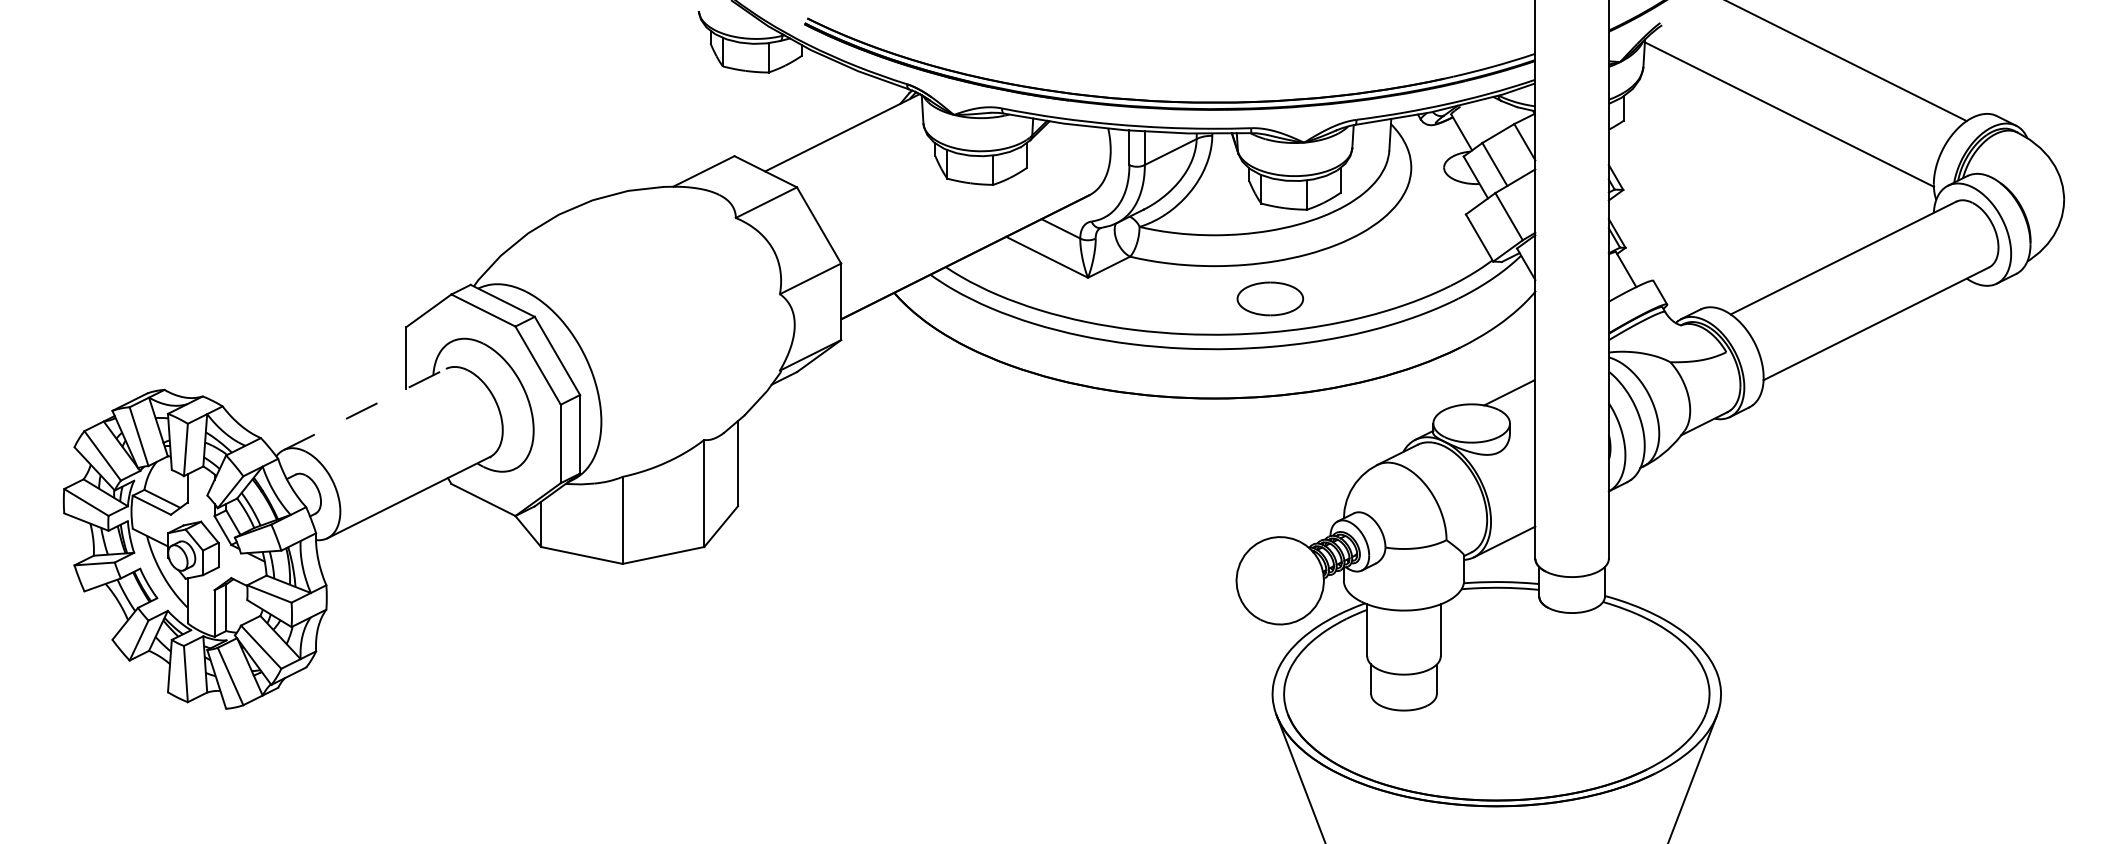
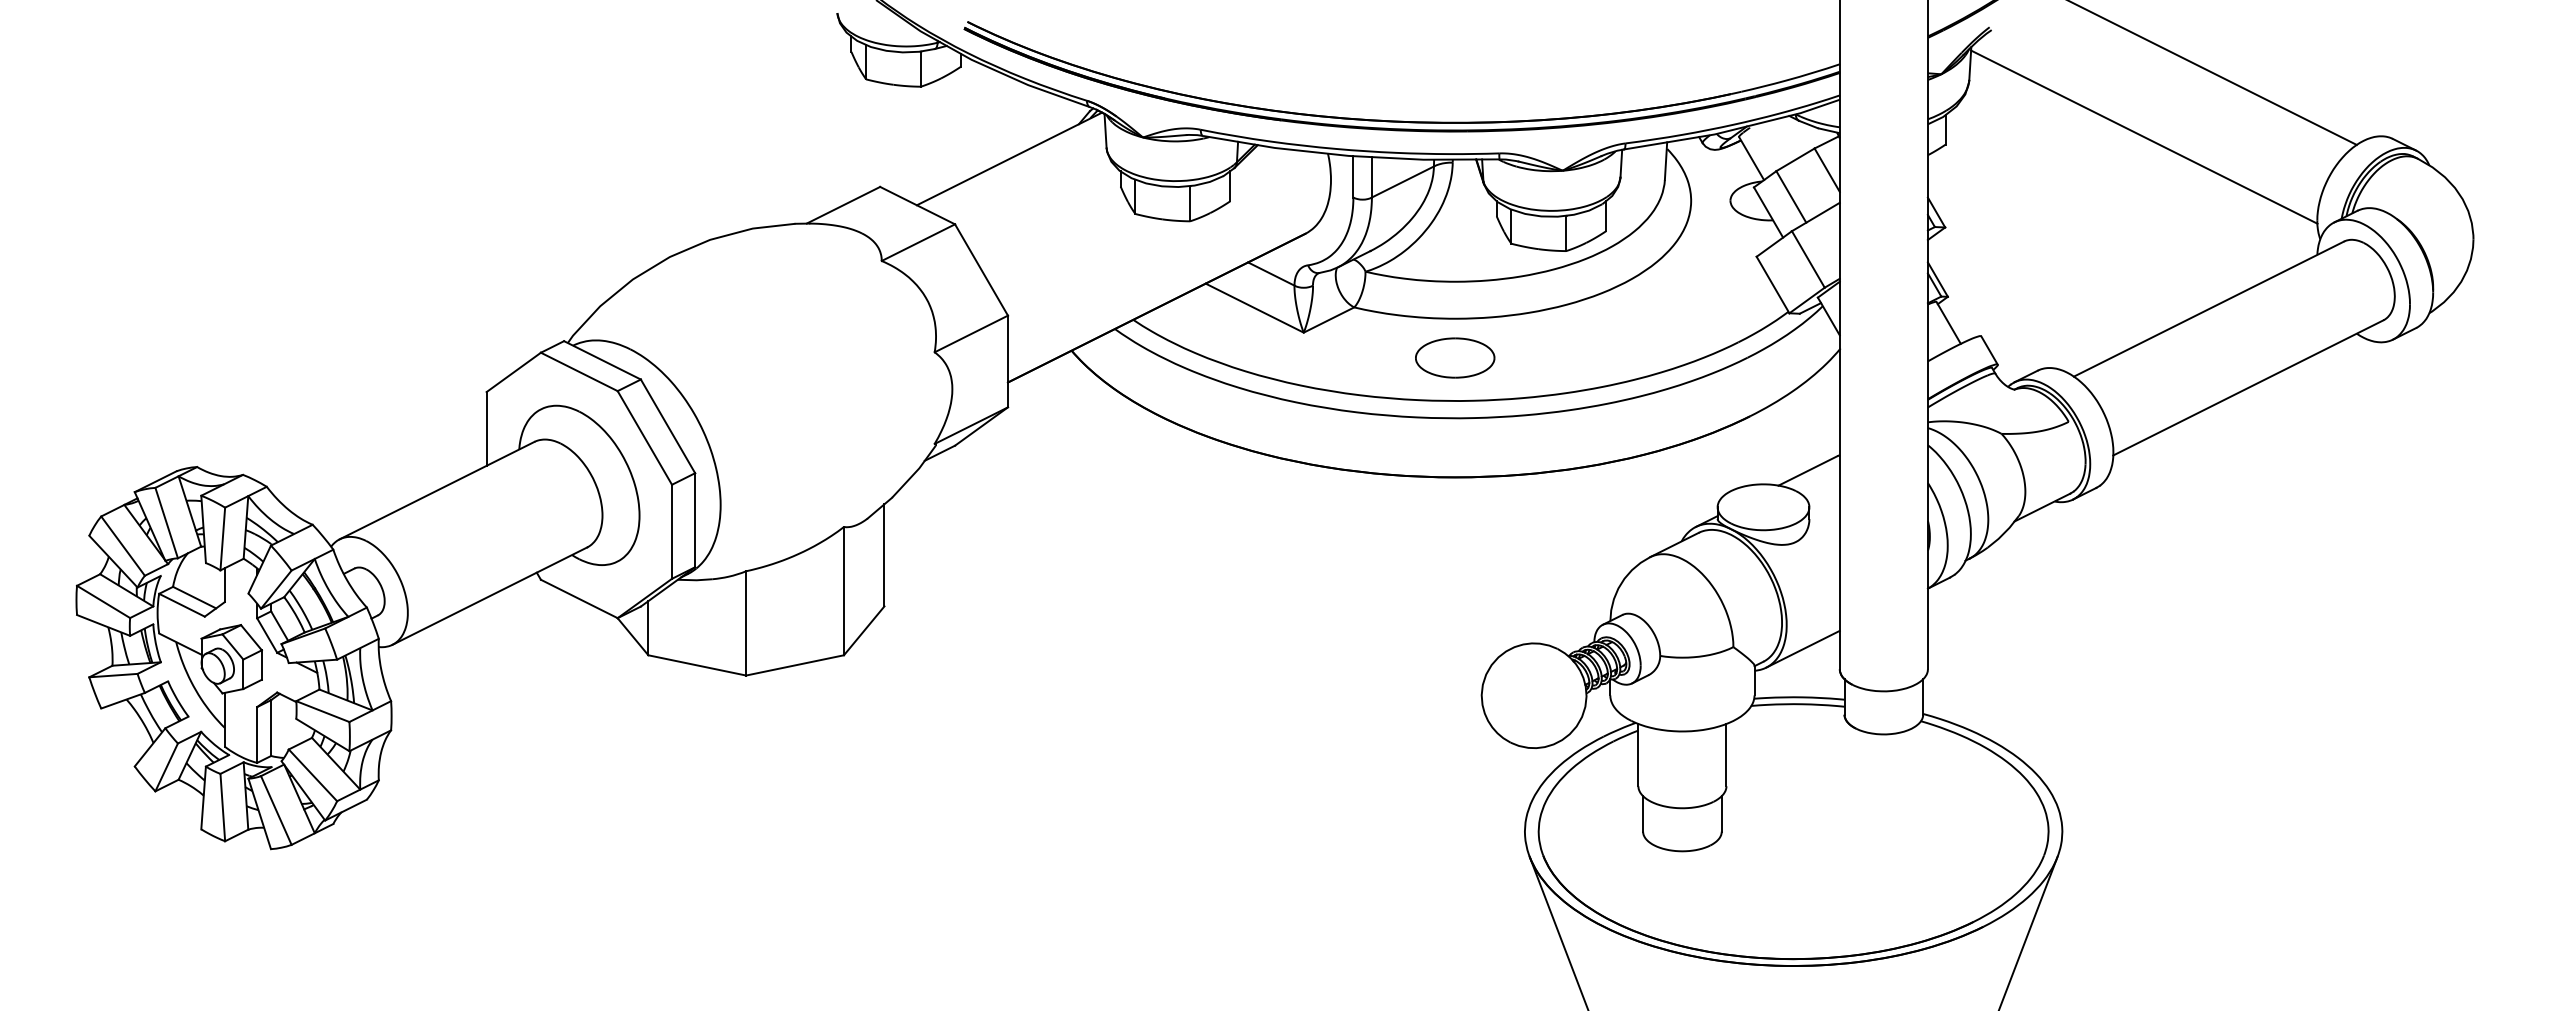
part: (1269, 298) -> (1454, 357), moved
line: (364, 409) -> (436, 490), dashed -> solid

